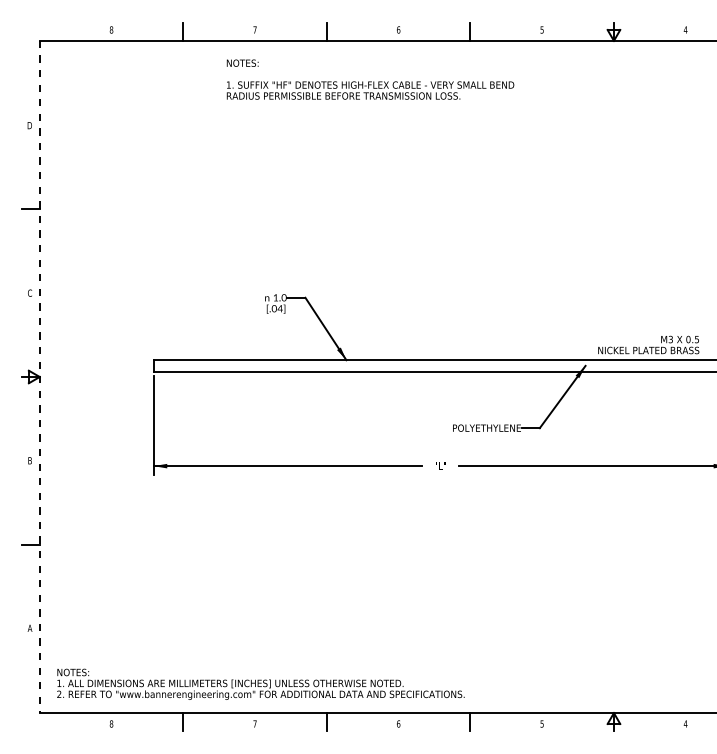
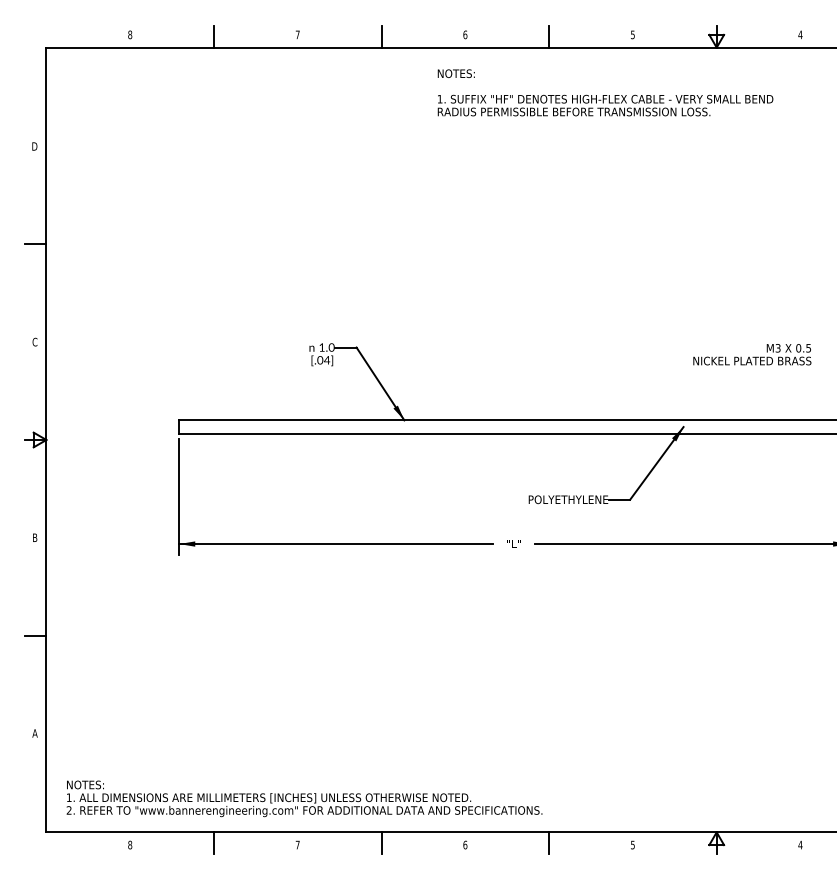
text: (370, 79) -> (605, 92), moved
text: (648, 344) -> (752, 354), moved
line: (39, 377) -> (46, 440), dashed -> solid

